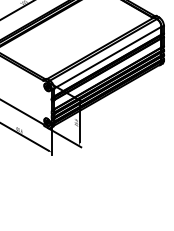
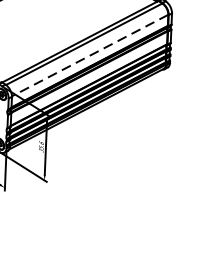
line: (107, 57) -> (89, 55), solid -> dashed

